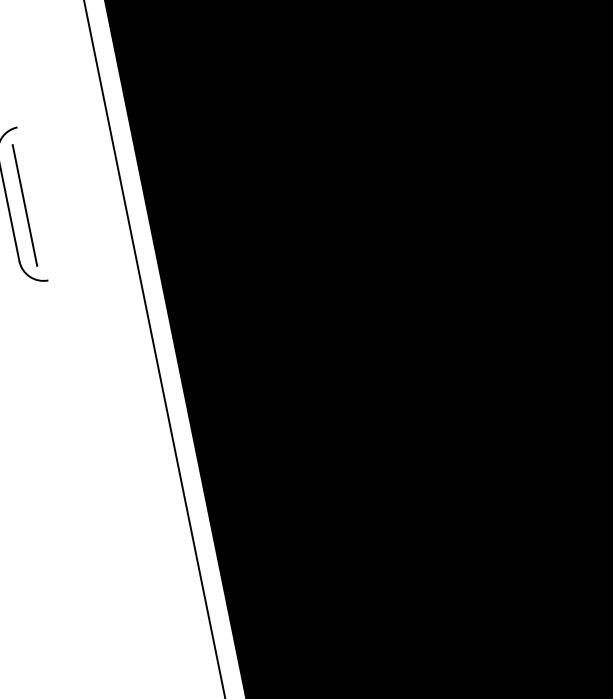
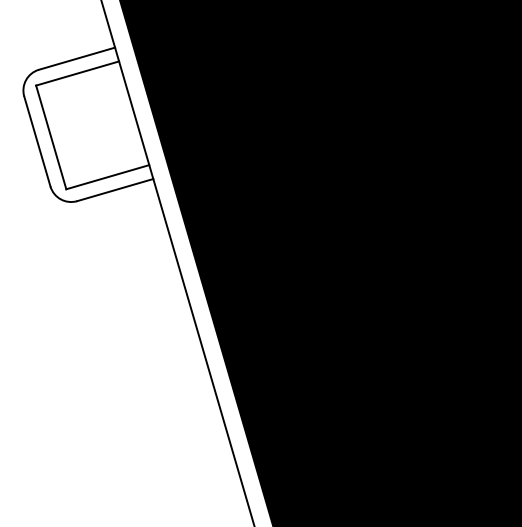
line: (61, 118) -> (76, 58), added
line: (60, 135) -> (77, 73), added
line: (85, 255) -> (107, 176), added
line: (92, 271) -> (115, 190), added

